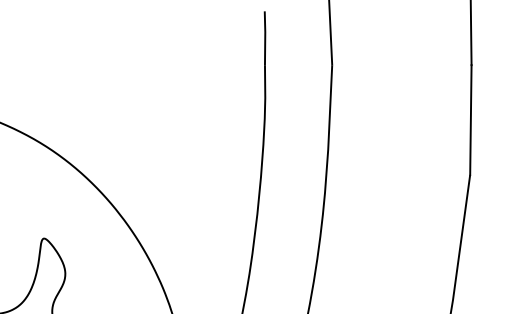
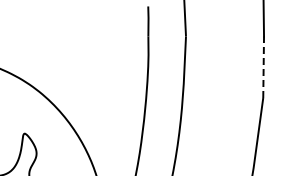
line: (470, 120) -> (263, 67), solid -> dashed

